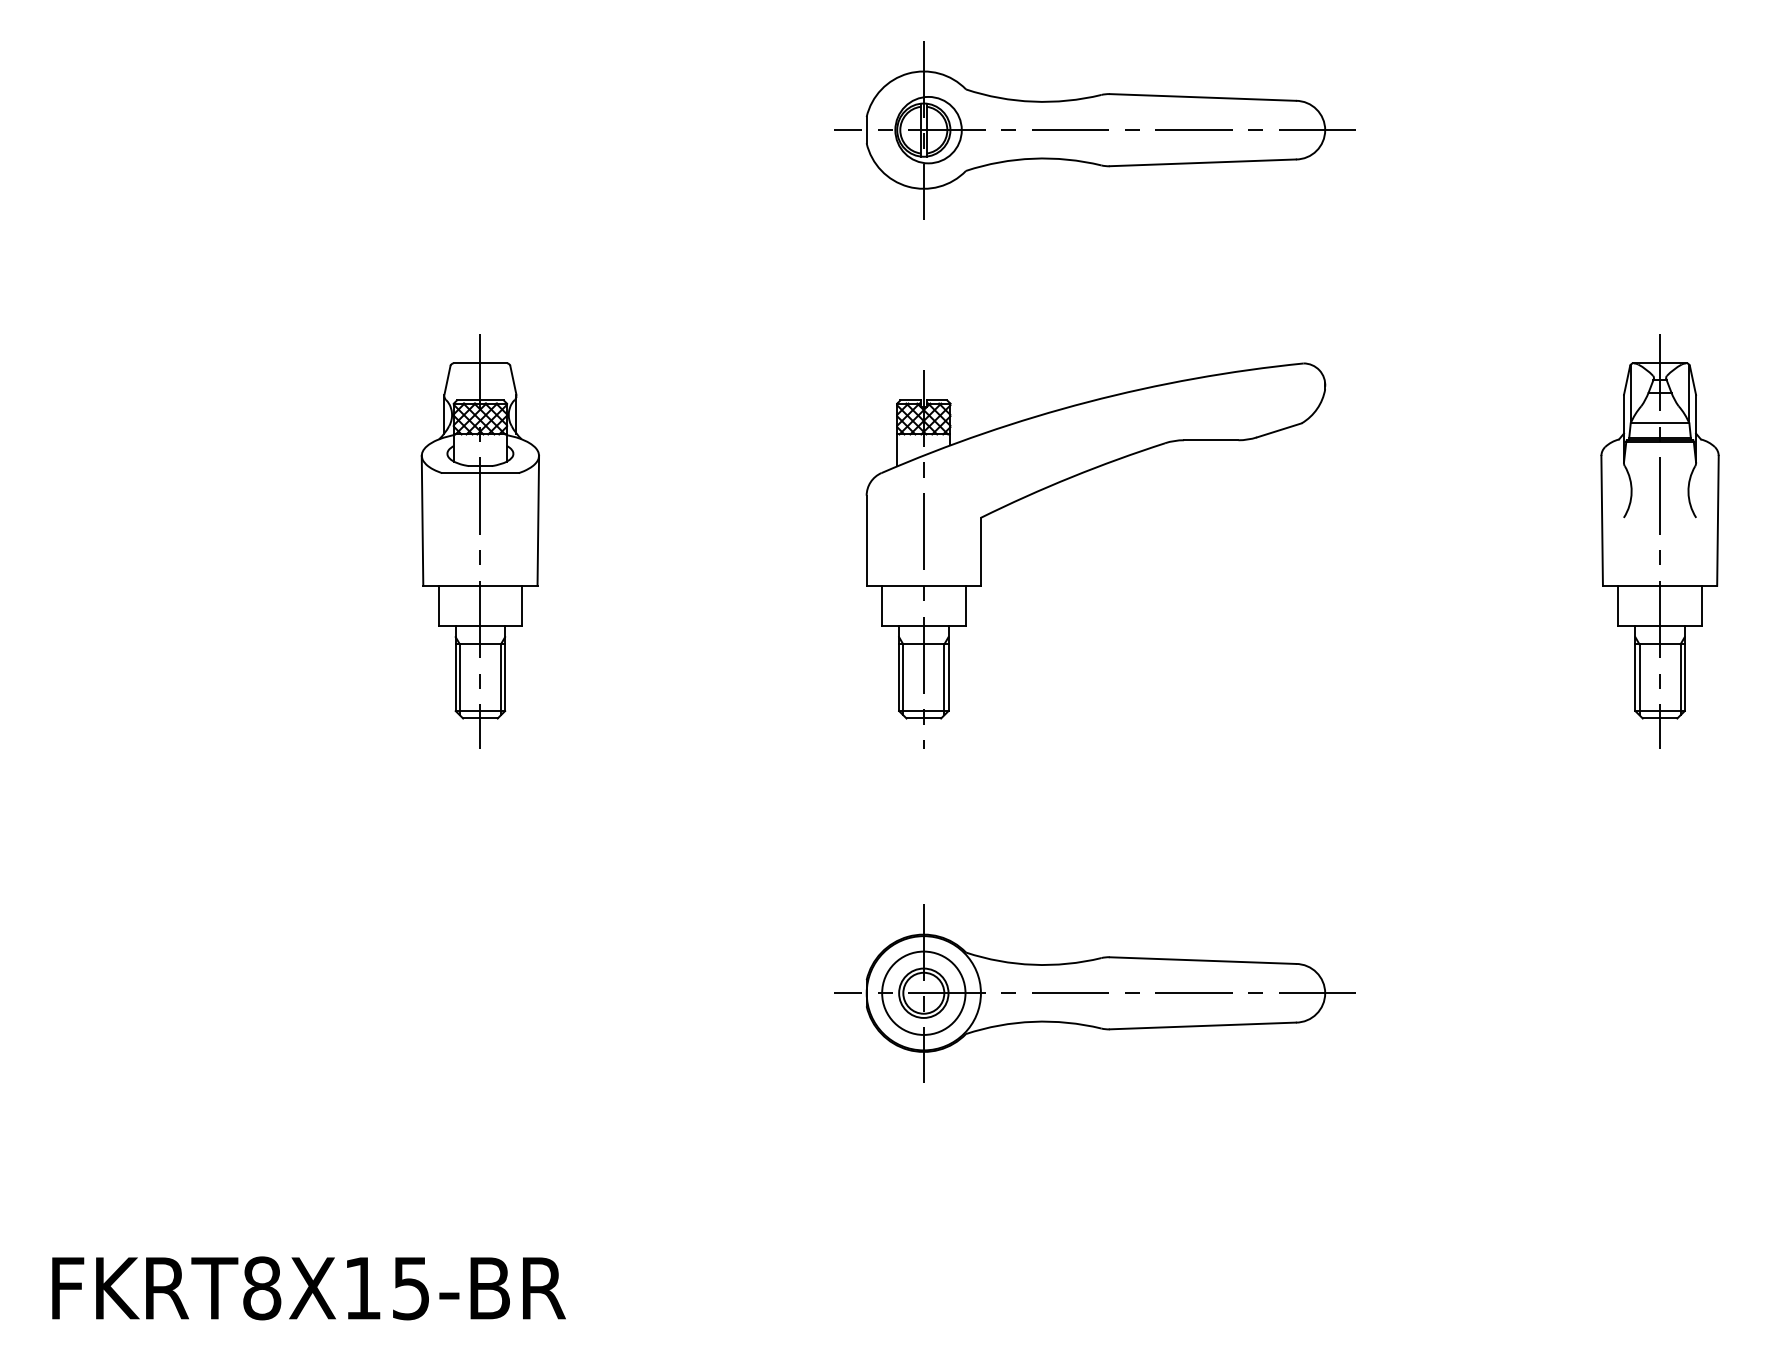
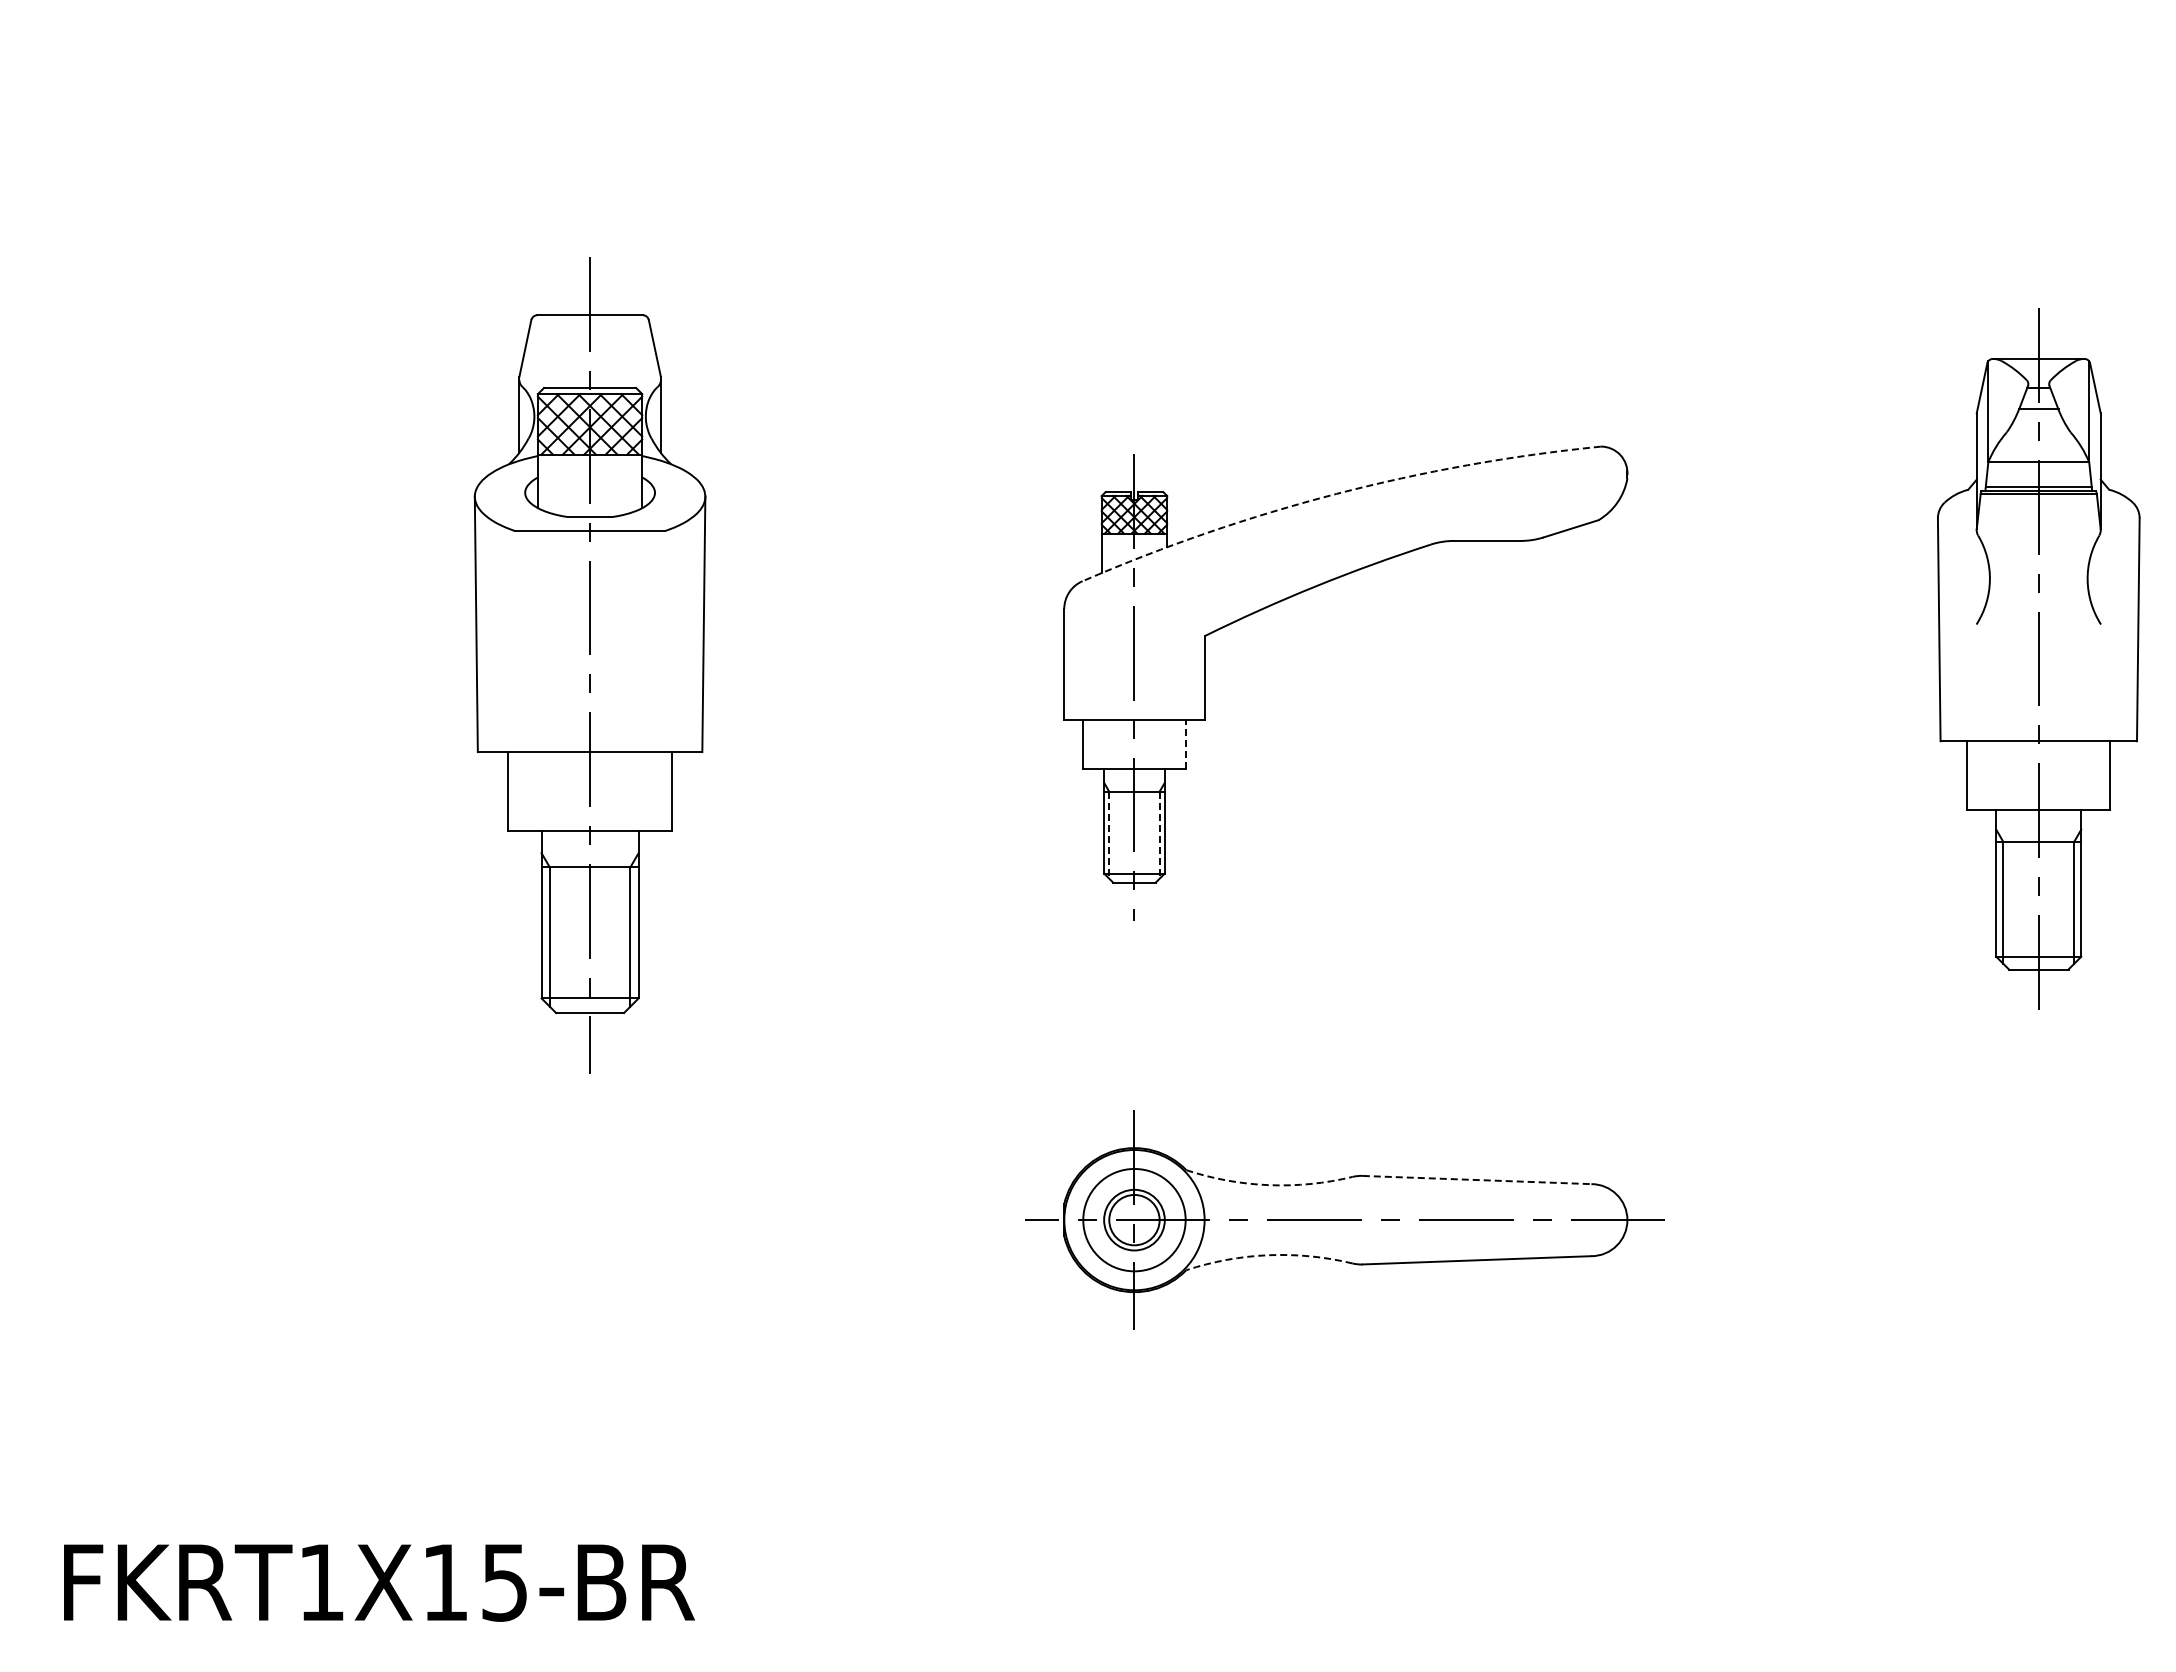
part: (1094, 129) -> (1344, 159), removed
arc: (1088, 401) -> (1336, 493), solid -> dashed
part: (480, 541) -> (589, 665), size x1.6
part: (1659, 541) -> (2038, 665), size x1.4
line: (965, 606) -> (1185, 744), solid -> dashed
line: (903, 680) -> (1109, 835), solid -> dashed
line: (944, 680) -> (1159, 835), solid -> dashed
line: (1203, 960) -> (1477, 1180), solid -> dashed
arc: (1032, 965) -> (1268, 1185), solid -> dashed
arc: (1032, 1022) -> (1268, 1255), solid -> dashed
text: (261, 1288) -> (321, 1582), FKRT8X15-BR -> FKRT1X15-BR

